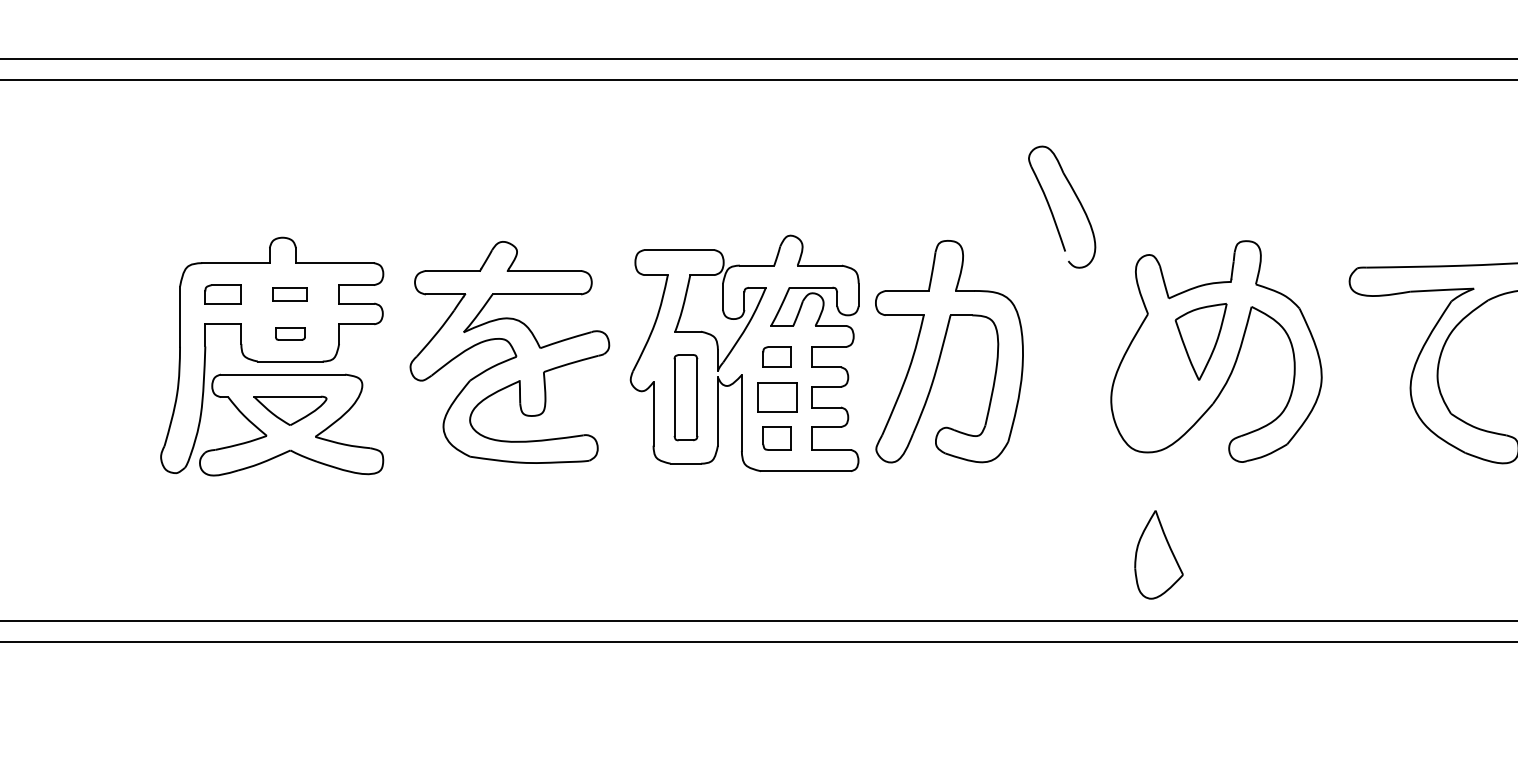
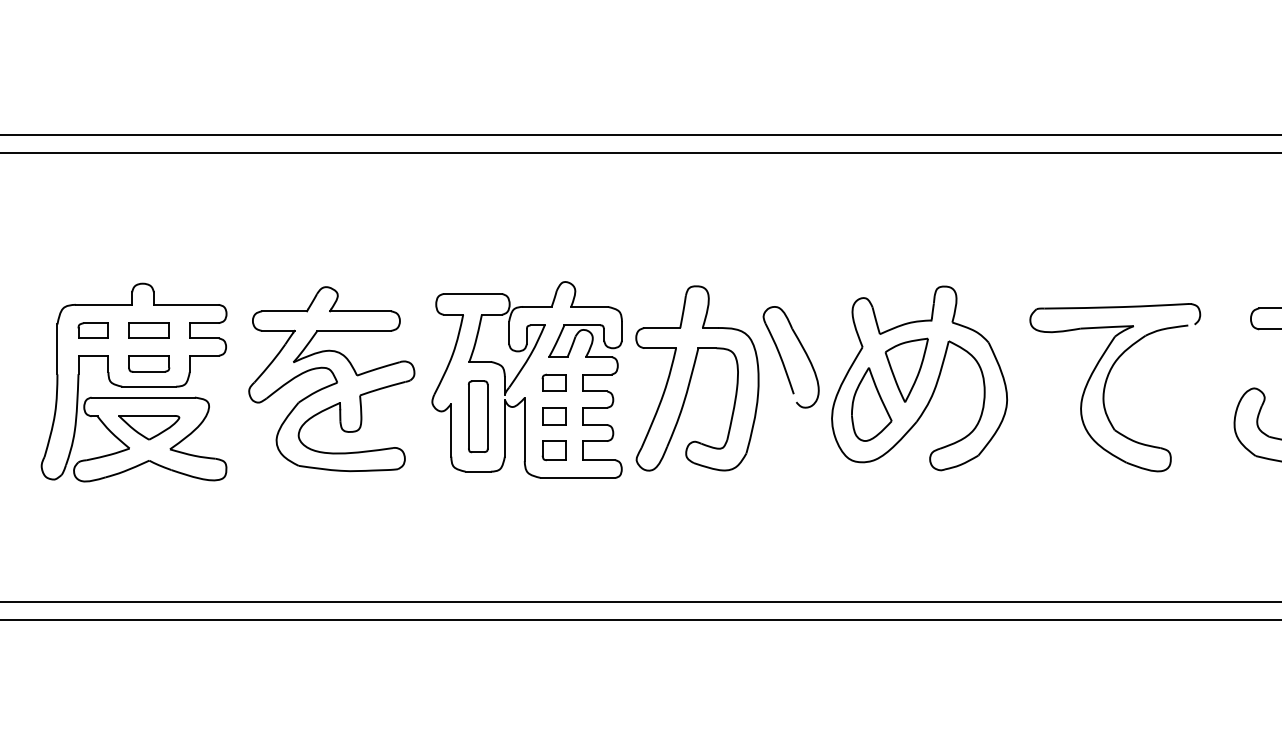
part: (1051, 208) -> (782, 358), moved
part: (289, 293) -> (148, 330), size x1.43
part: (290, 333) -> (149, 363), size x1.67
part: (777, 397) -> (554, 416), size x0.71
part: (1158, 554) -> (871, 404), moved

